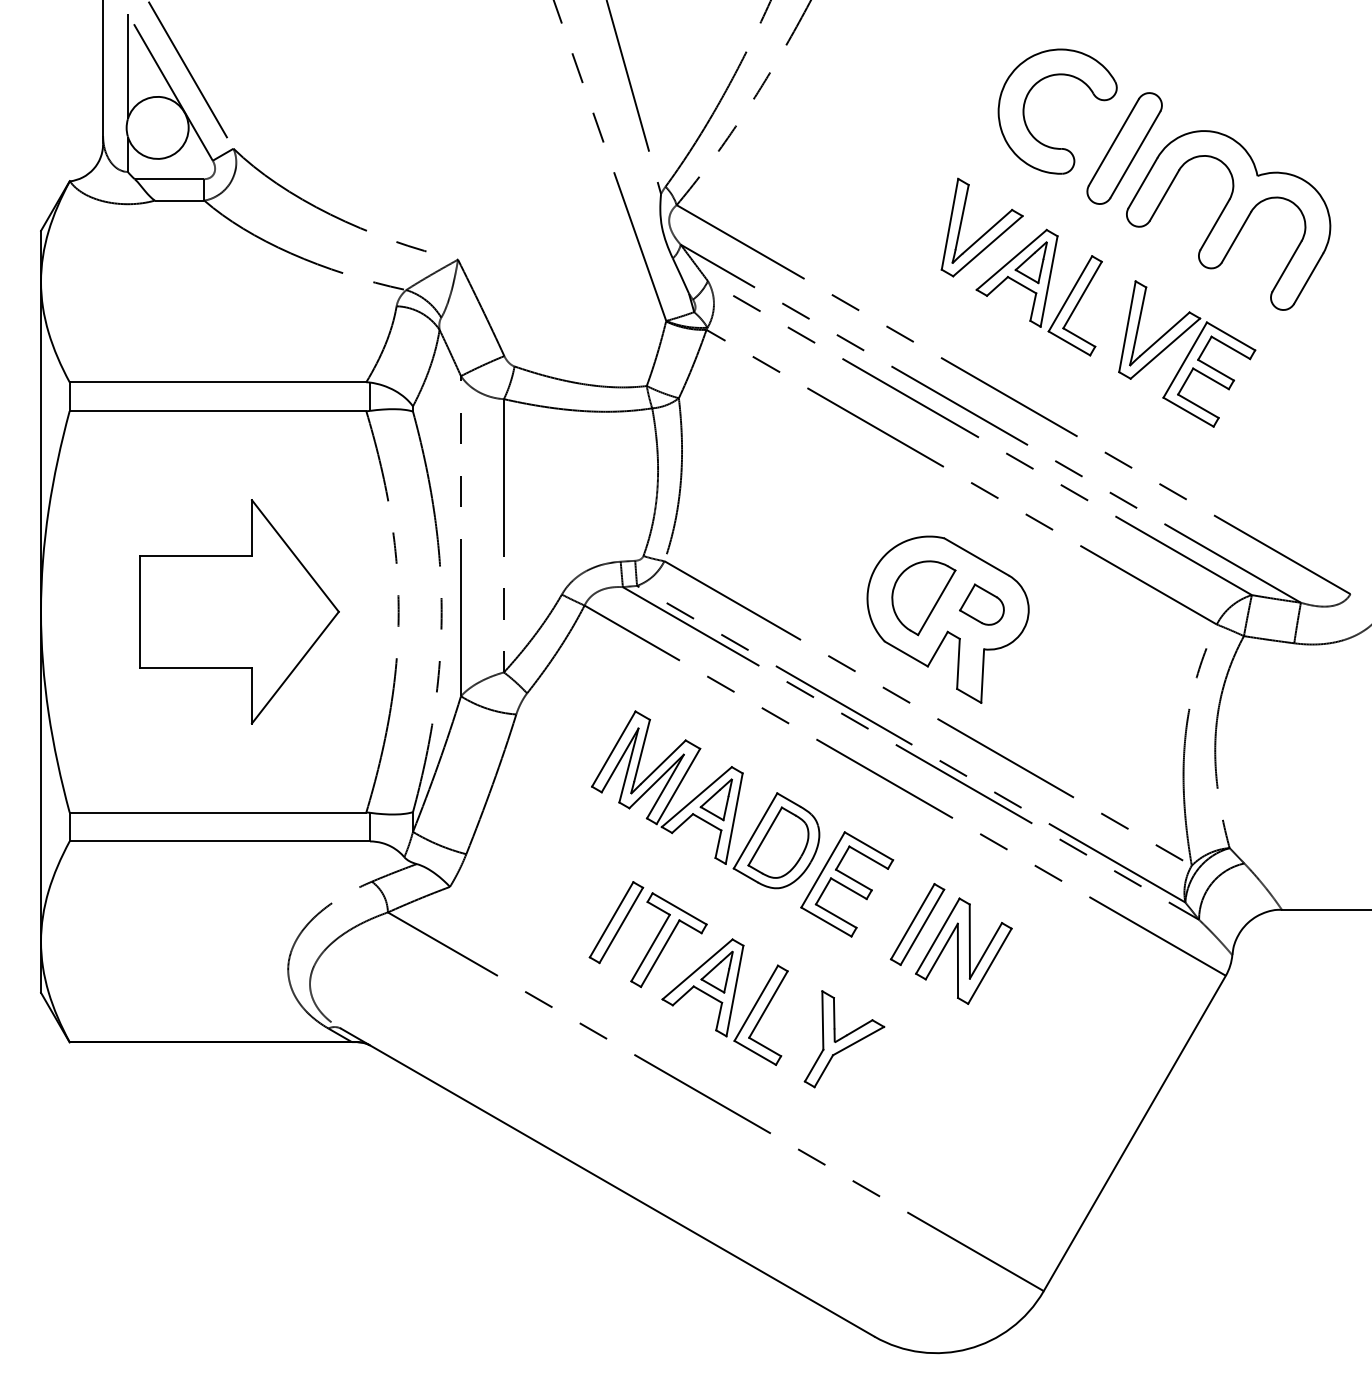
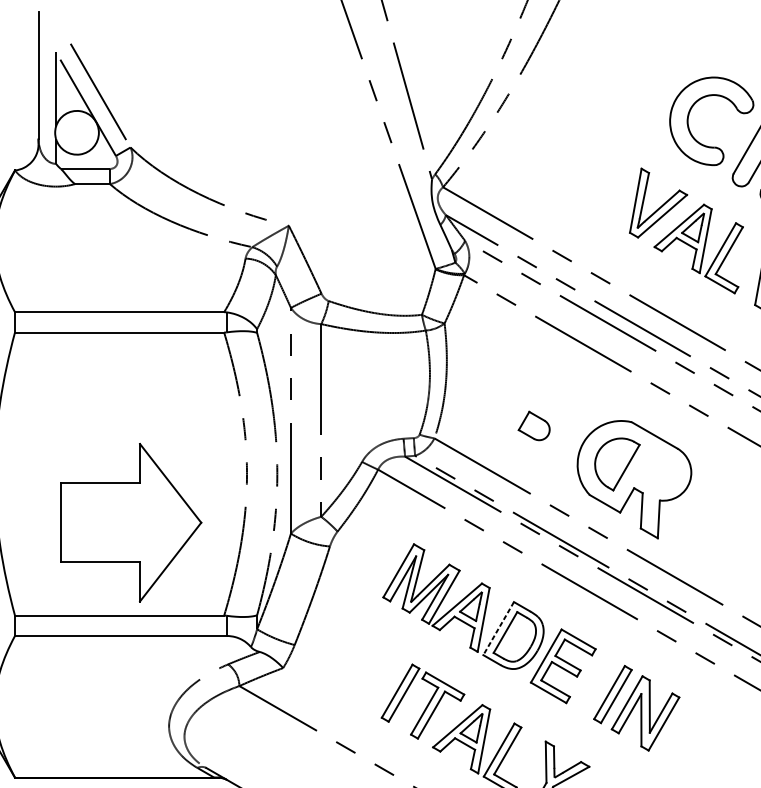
part: (981, 604) -> (533, 425), moved
part: (239, 611) -> (131, 522), moved
line: (755, 831) -> (498, 628), solid -> dashed

